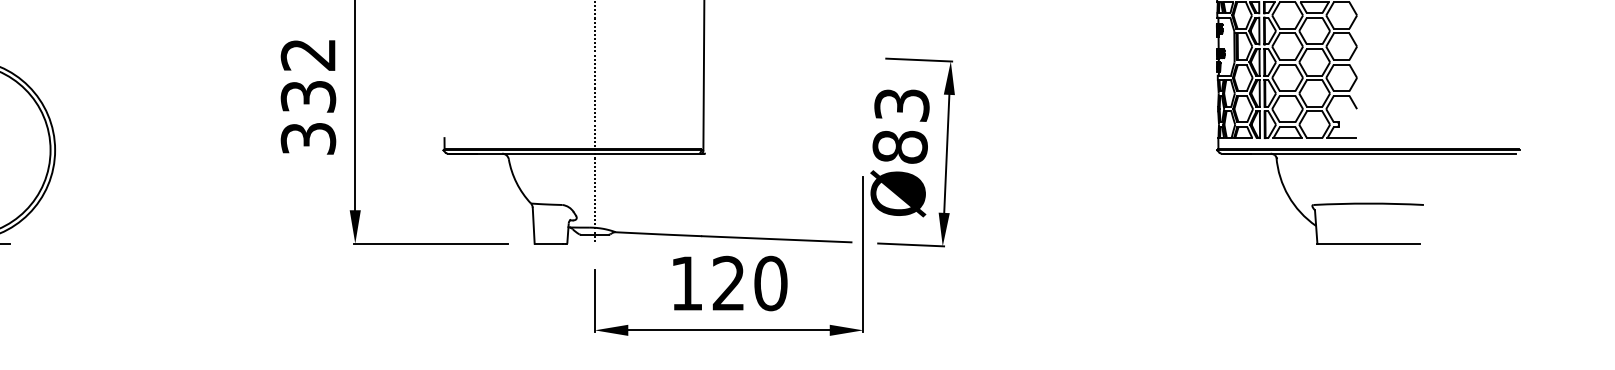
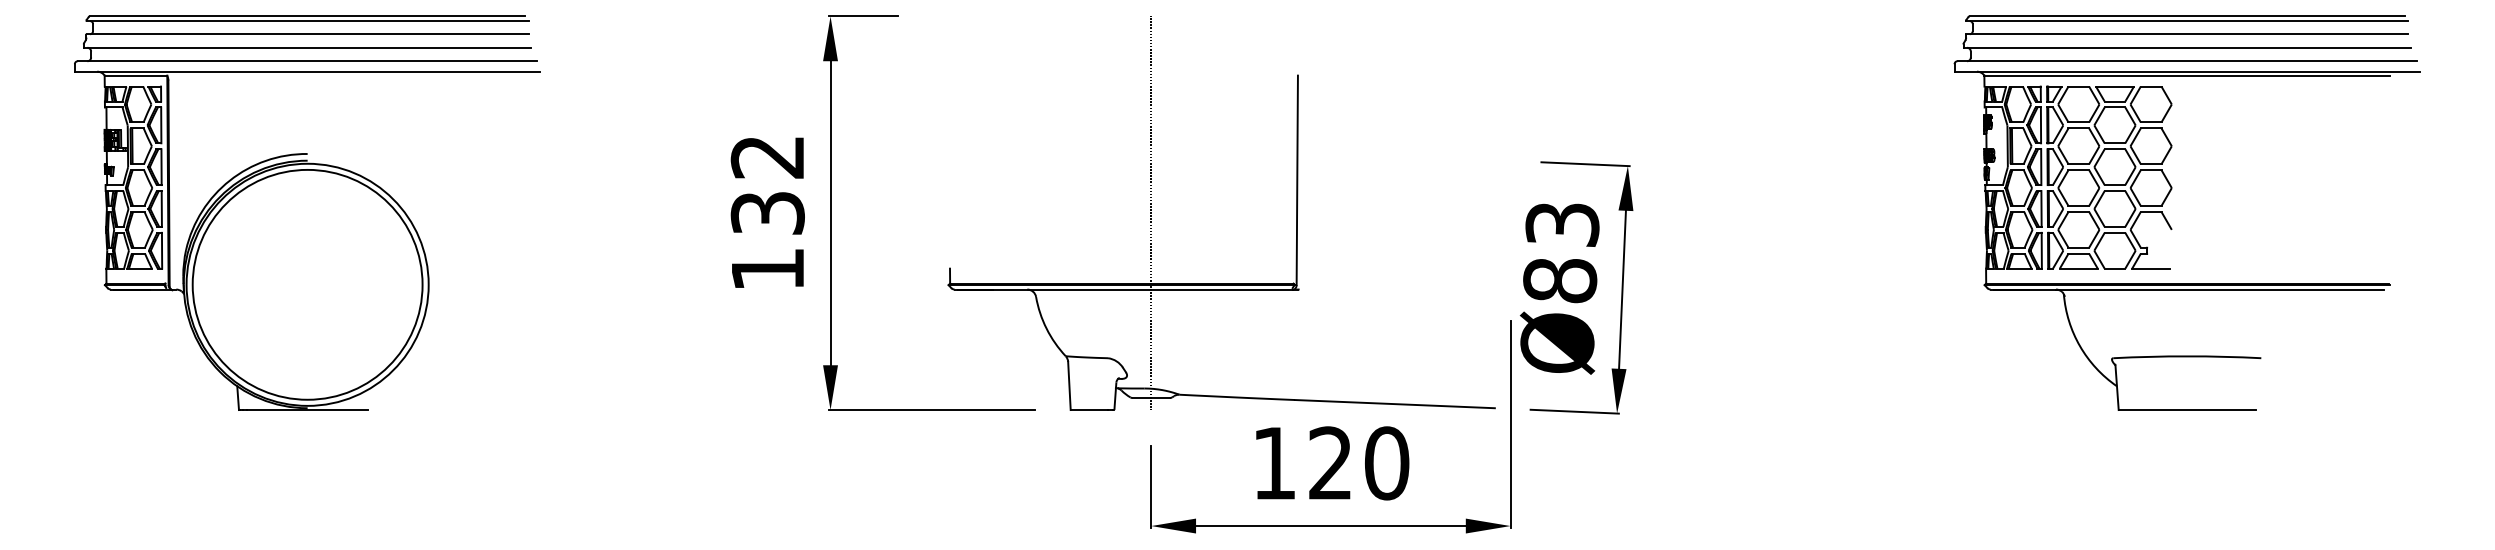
text: (308, 138) -> (767, 269), 332 -> 132

